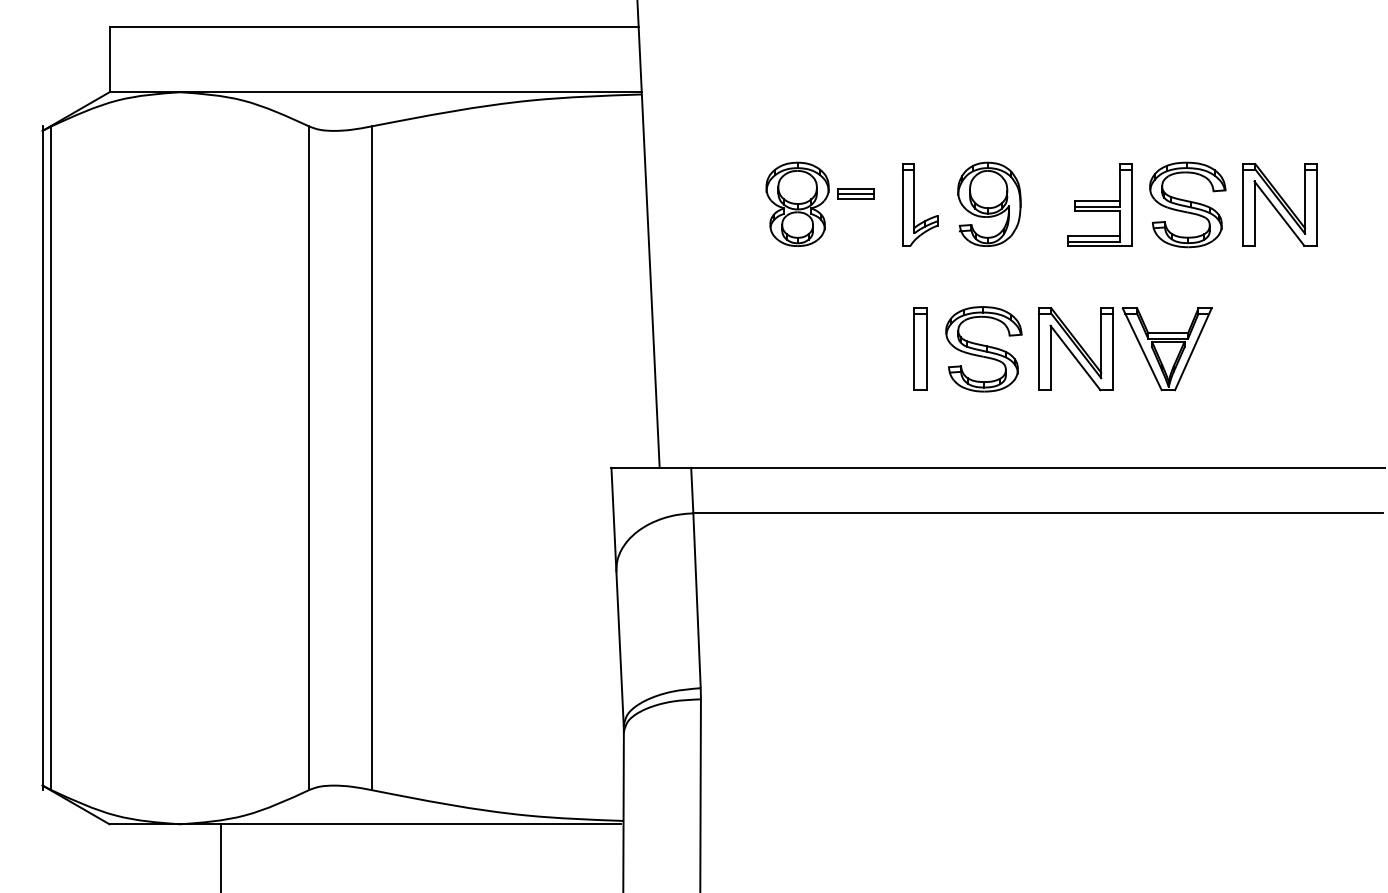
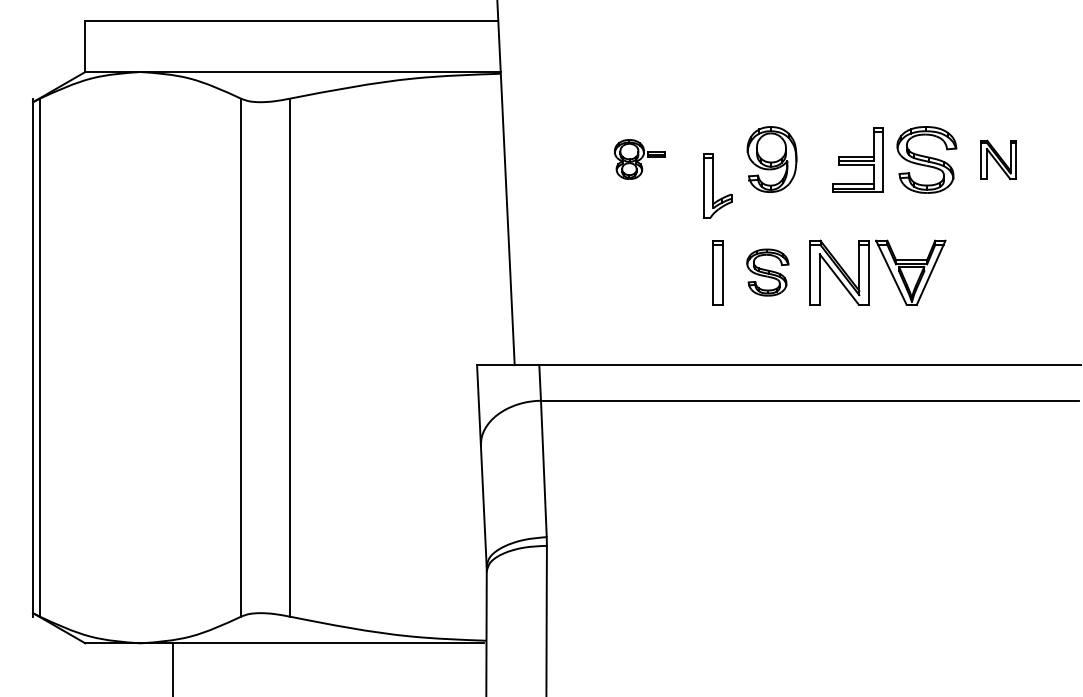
part: (819, 204) -> (639, 159), size x0.6
part: (919, 204) -> (717, 185), moved
part: (1279, 204) -> (998, 159), size x0.6
part: (983, 349) -> (767, 272), size x0.7

